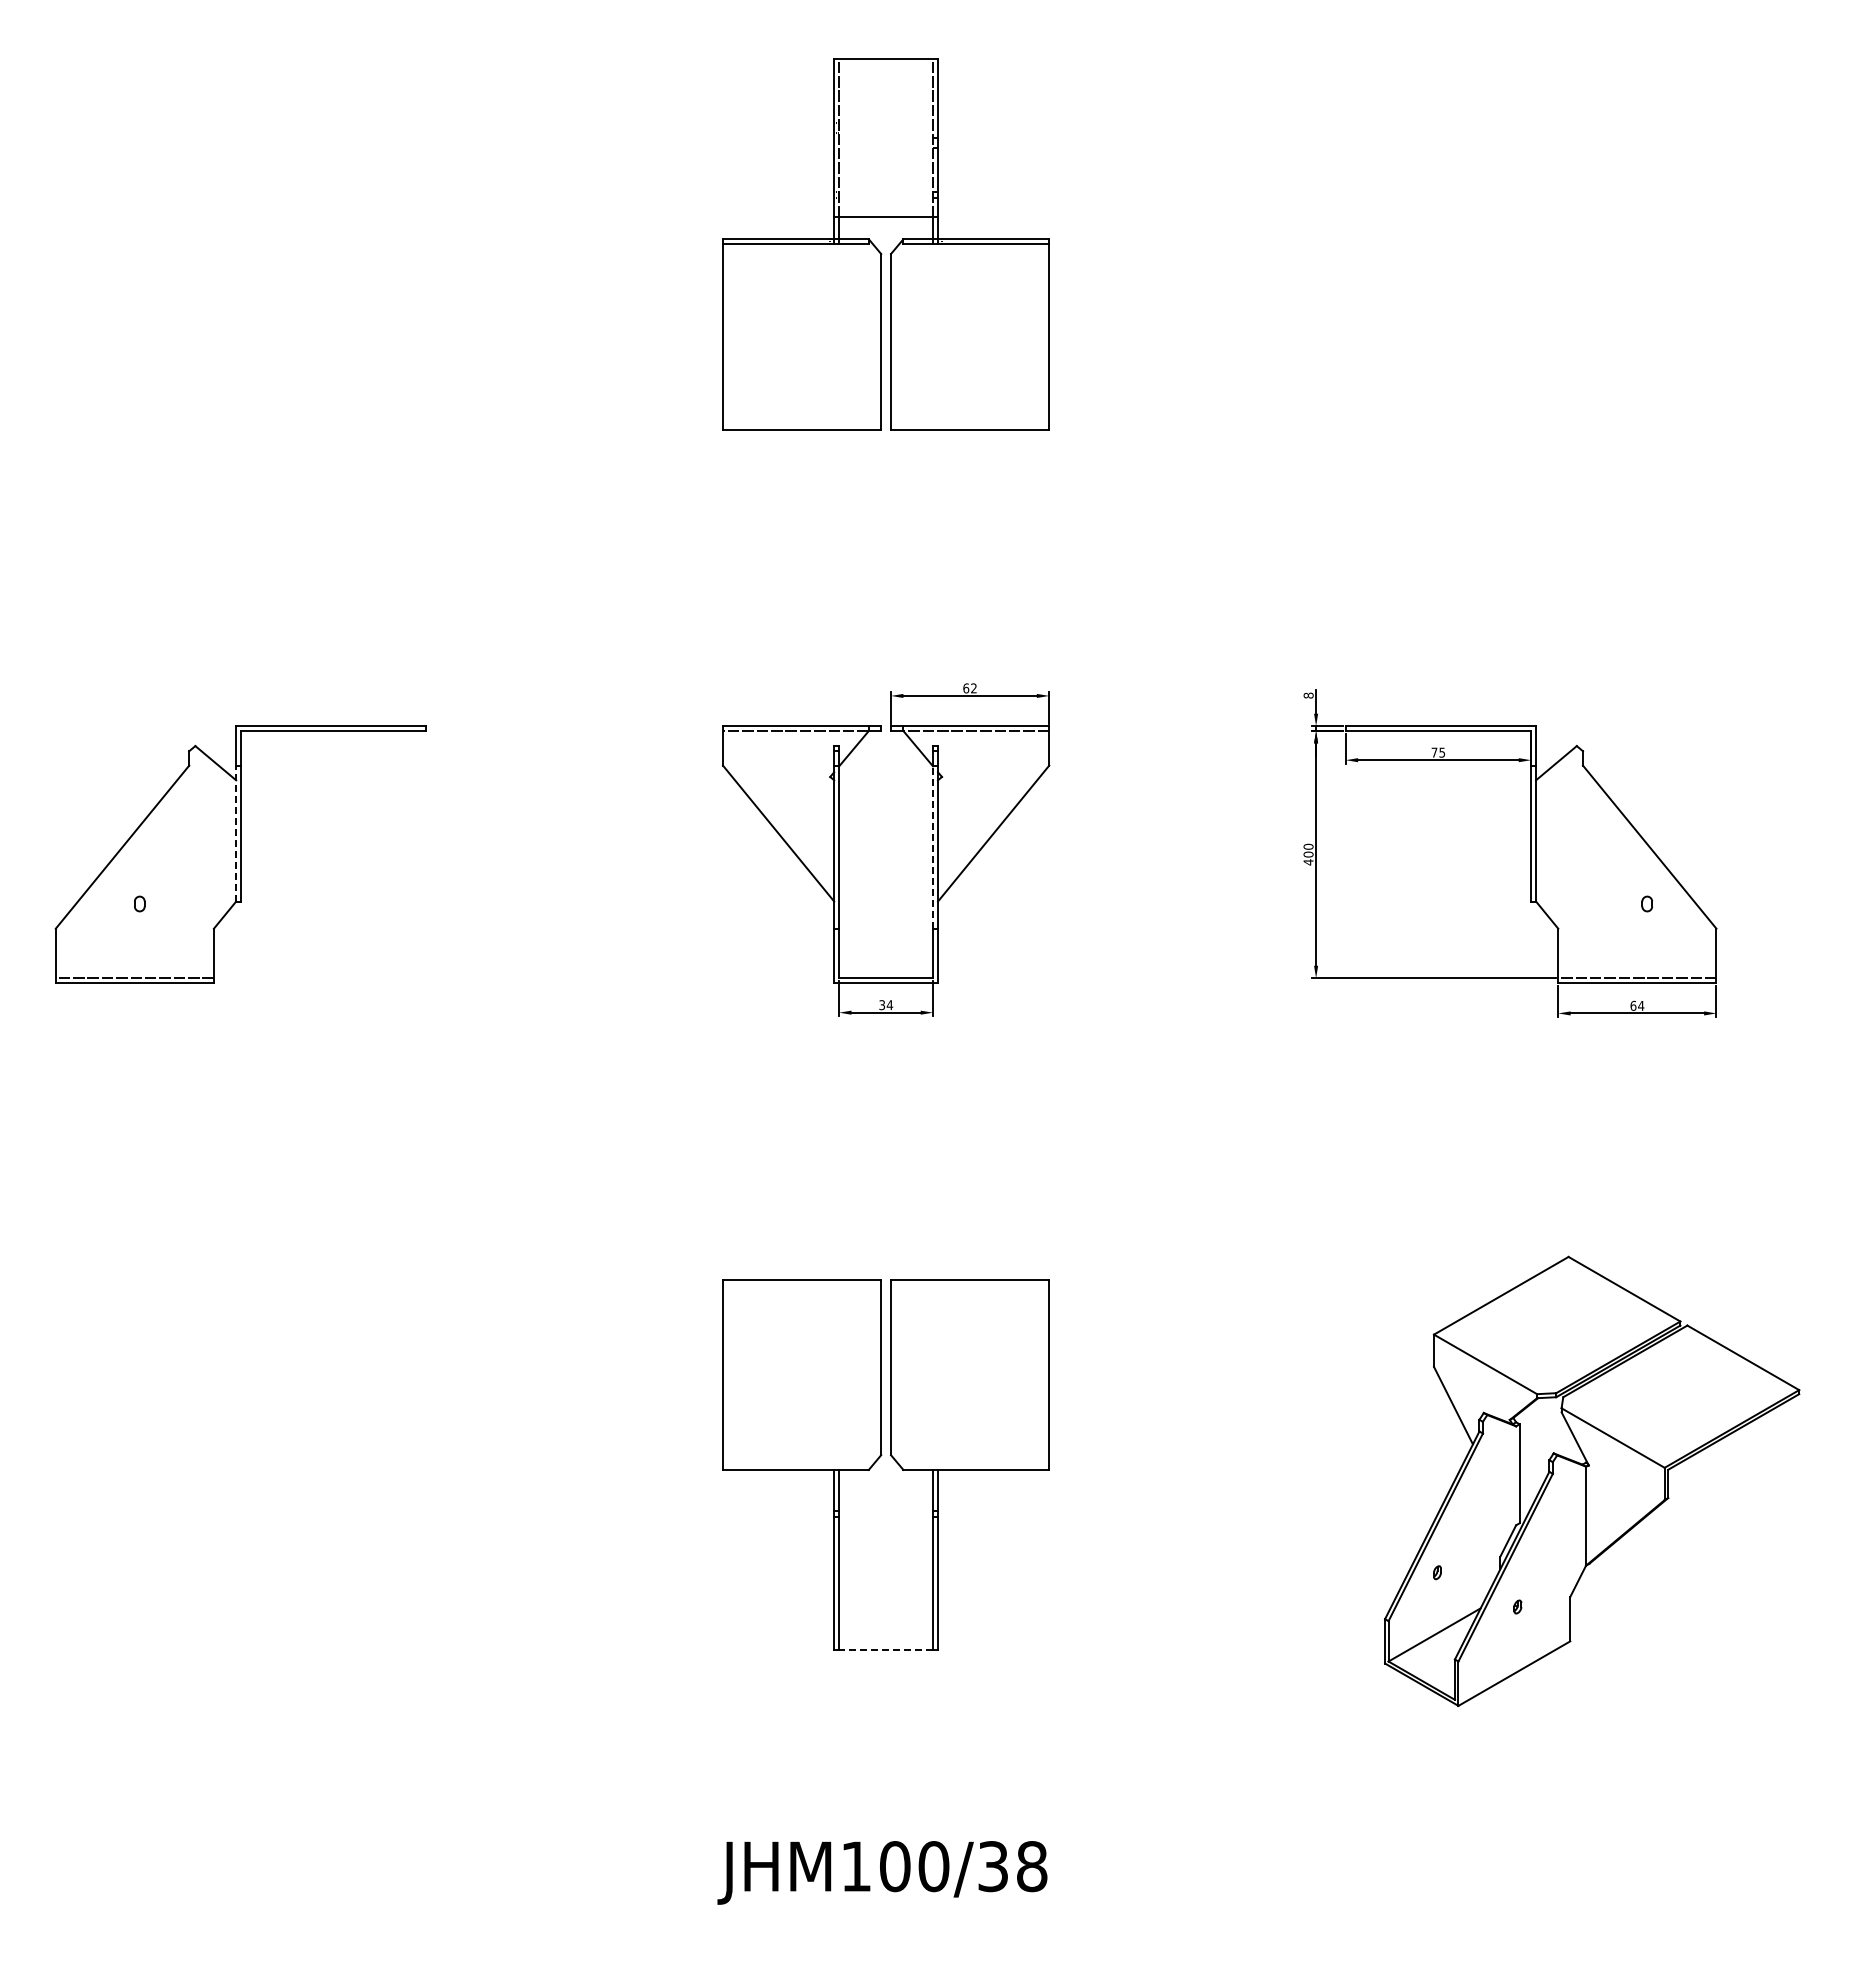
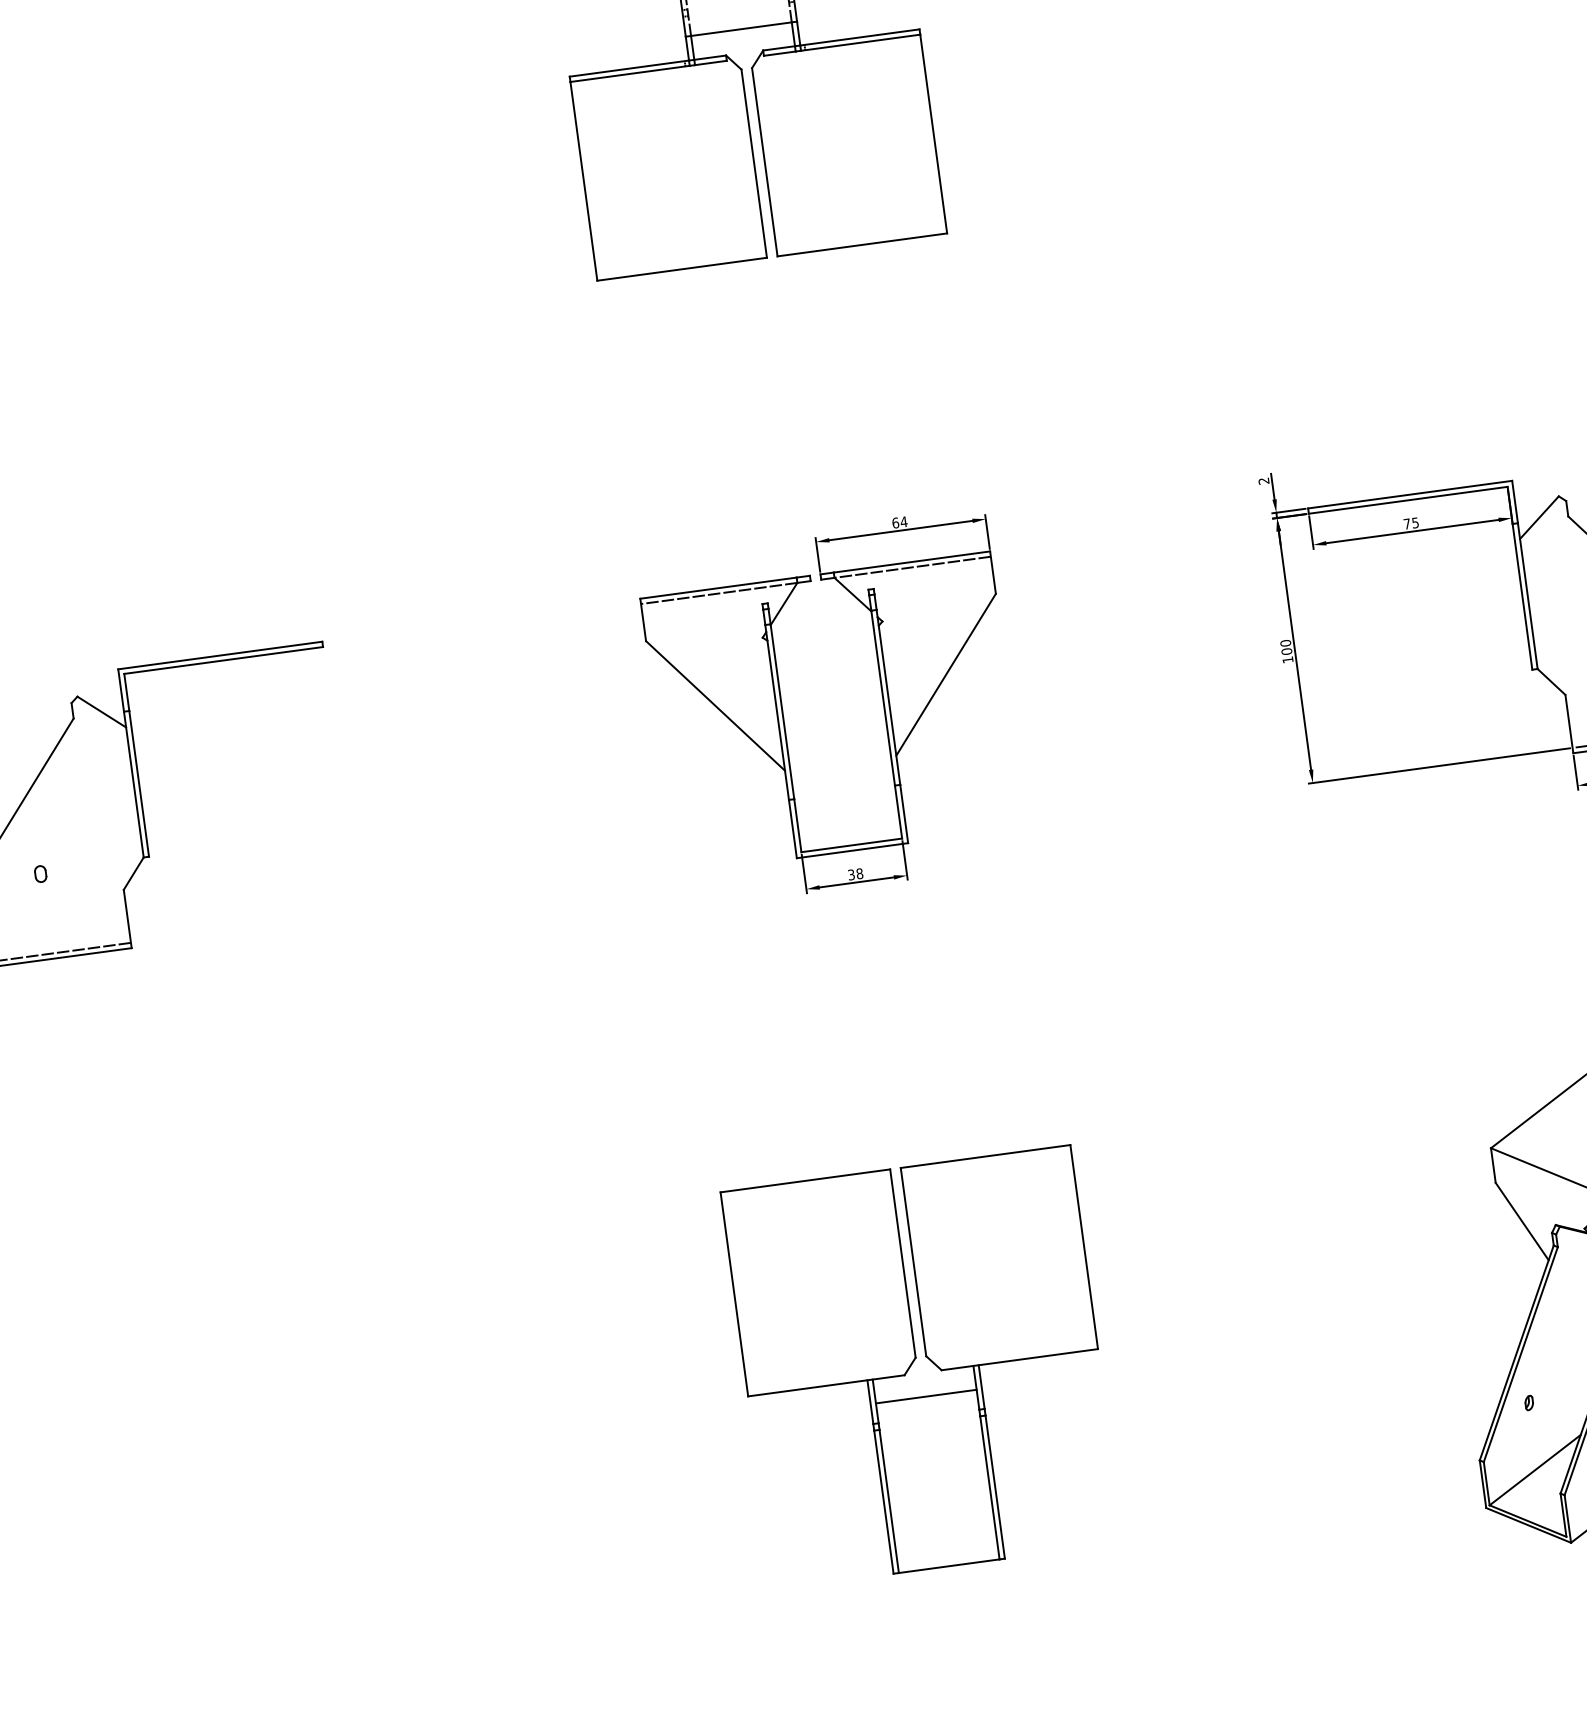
text: (973, 688) -> (903, 522), 62 -> 64
text: (1308, 695) -> (1263, 481), 8 -> 2
line: (236, 833) -> (134, 784), dashed -> solid
line: (933, 847) -> (883, 698), dashed -> solid
text: (1308, 862) -> (1287, 660), 400 -> 100
text: (889, 1005) -> (859, 874), 34 -> 38
line: (886, 1492) -> (926, 1396), added
line: (886, 1650) -> (949, 1566), dashed -> solid

